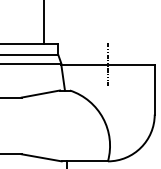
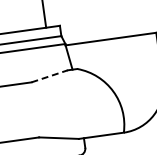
line: (107, 64) -> (110, 38), removed
line: (41, 93) -> (50, 75), solid -> dashed

